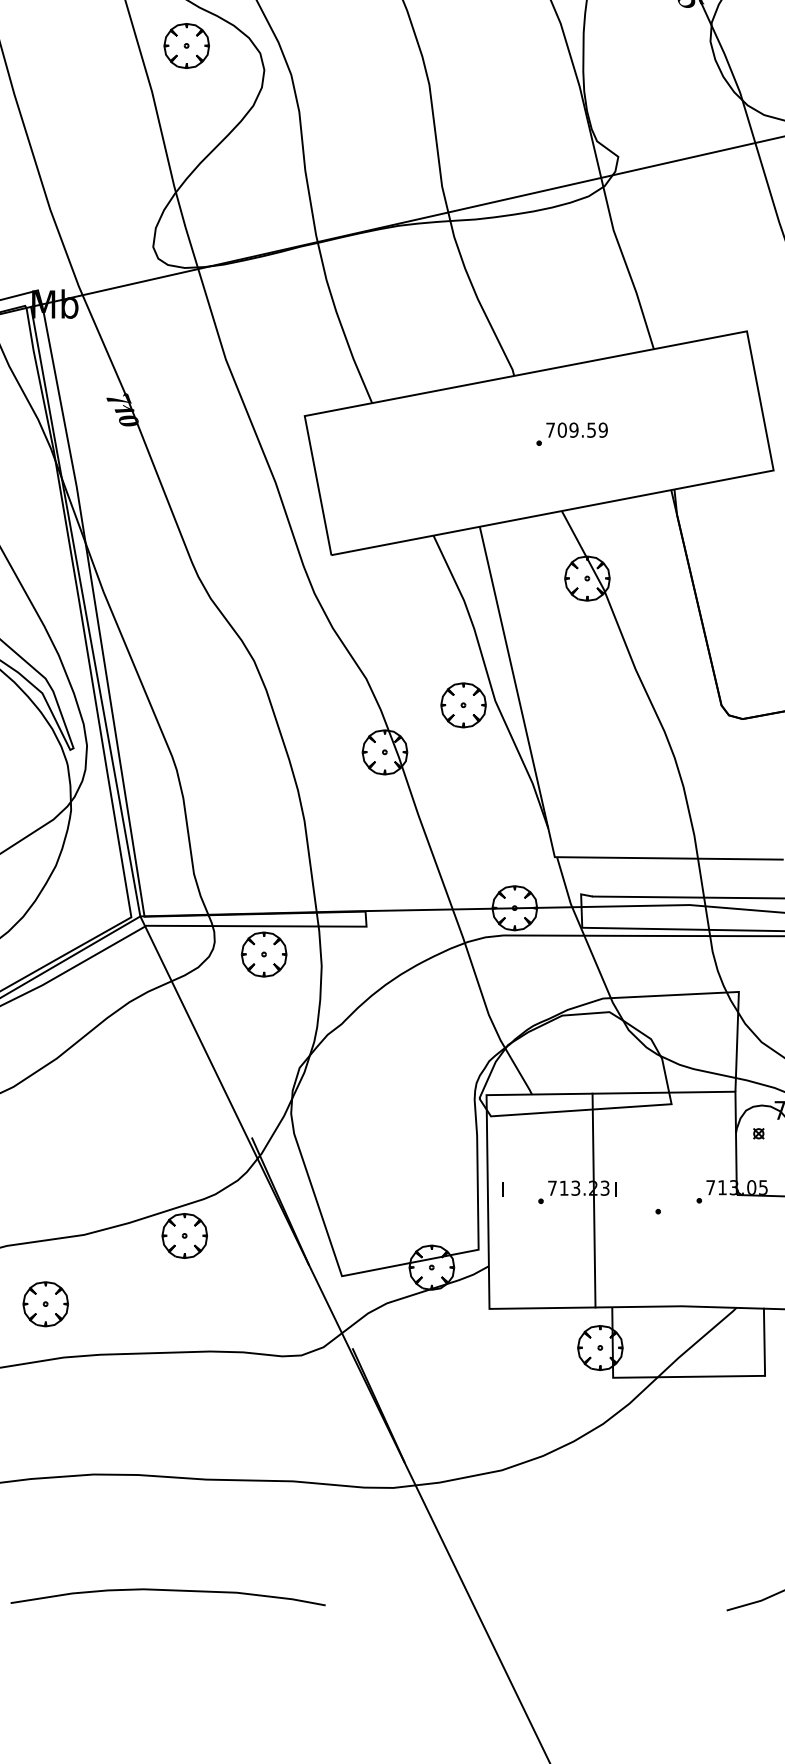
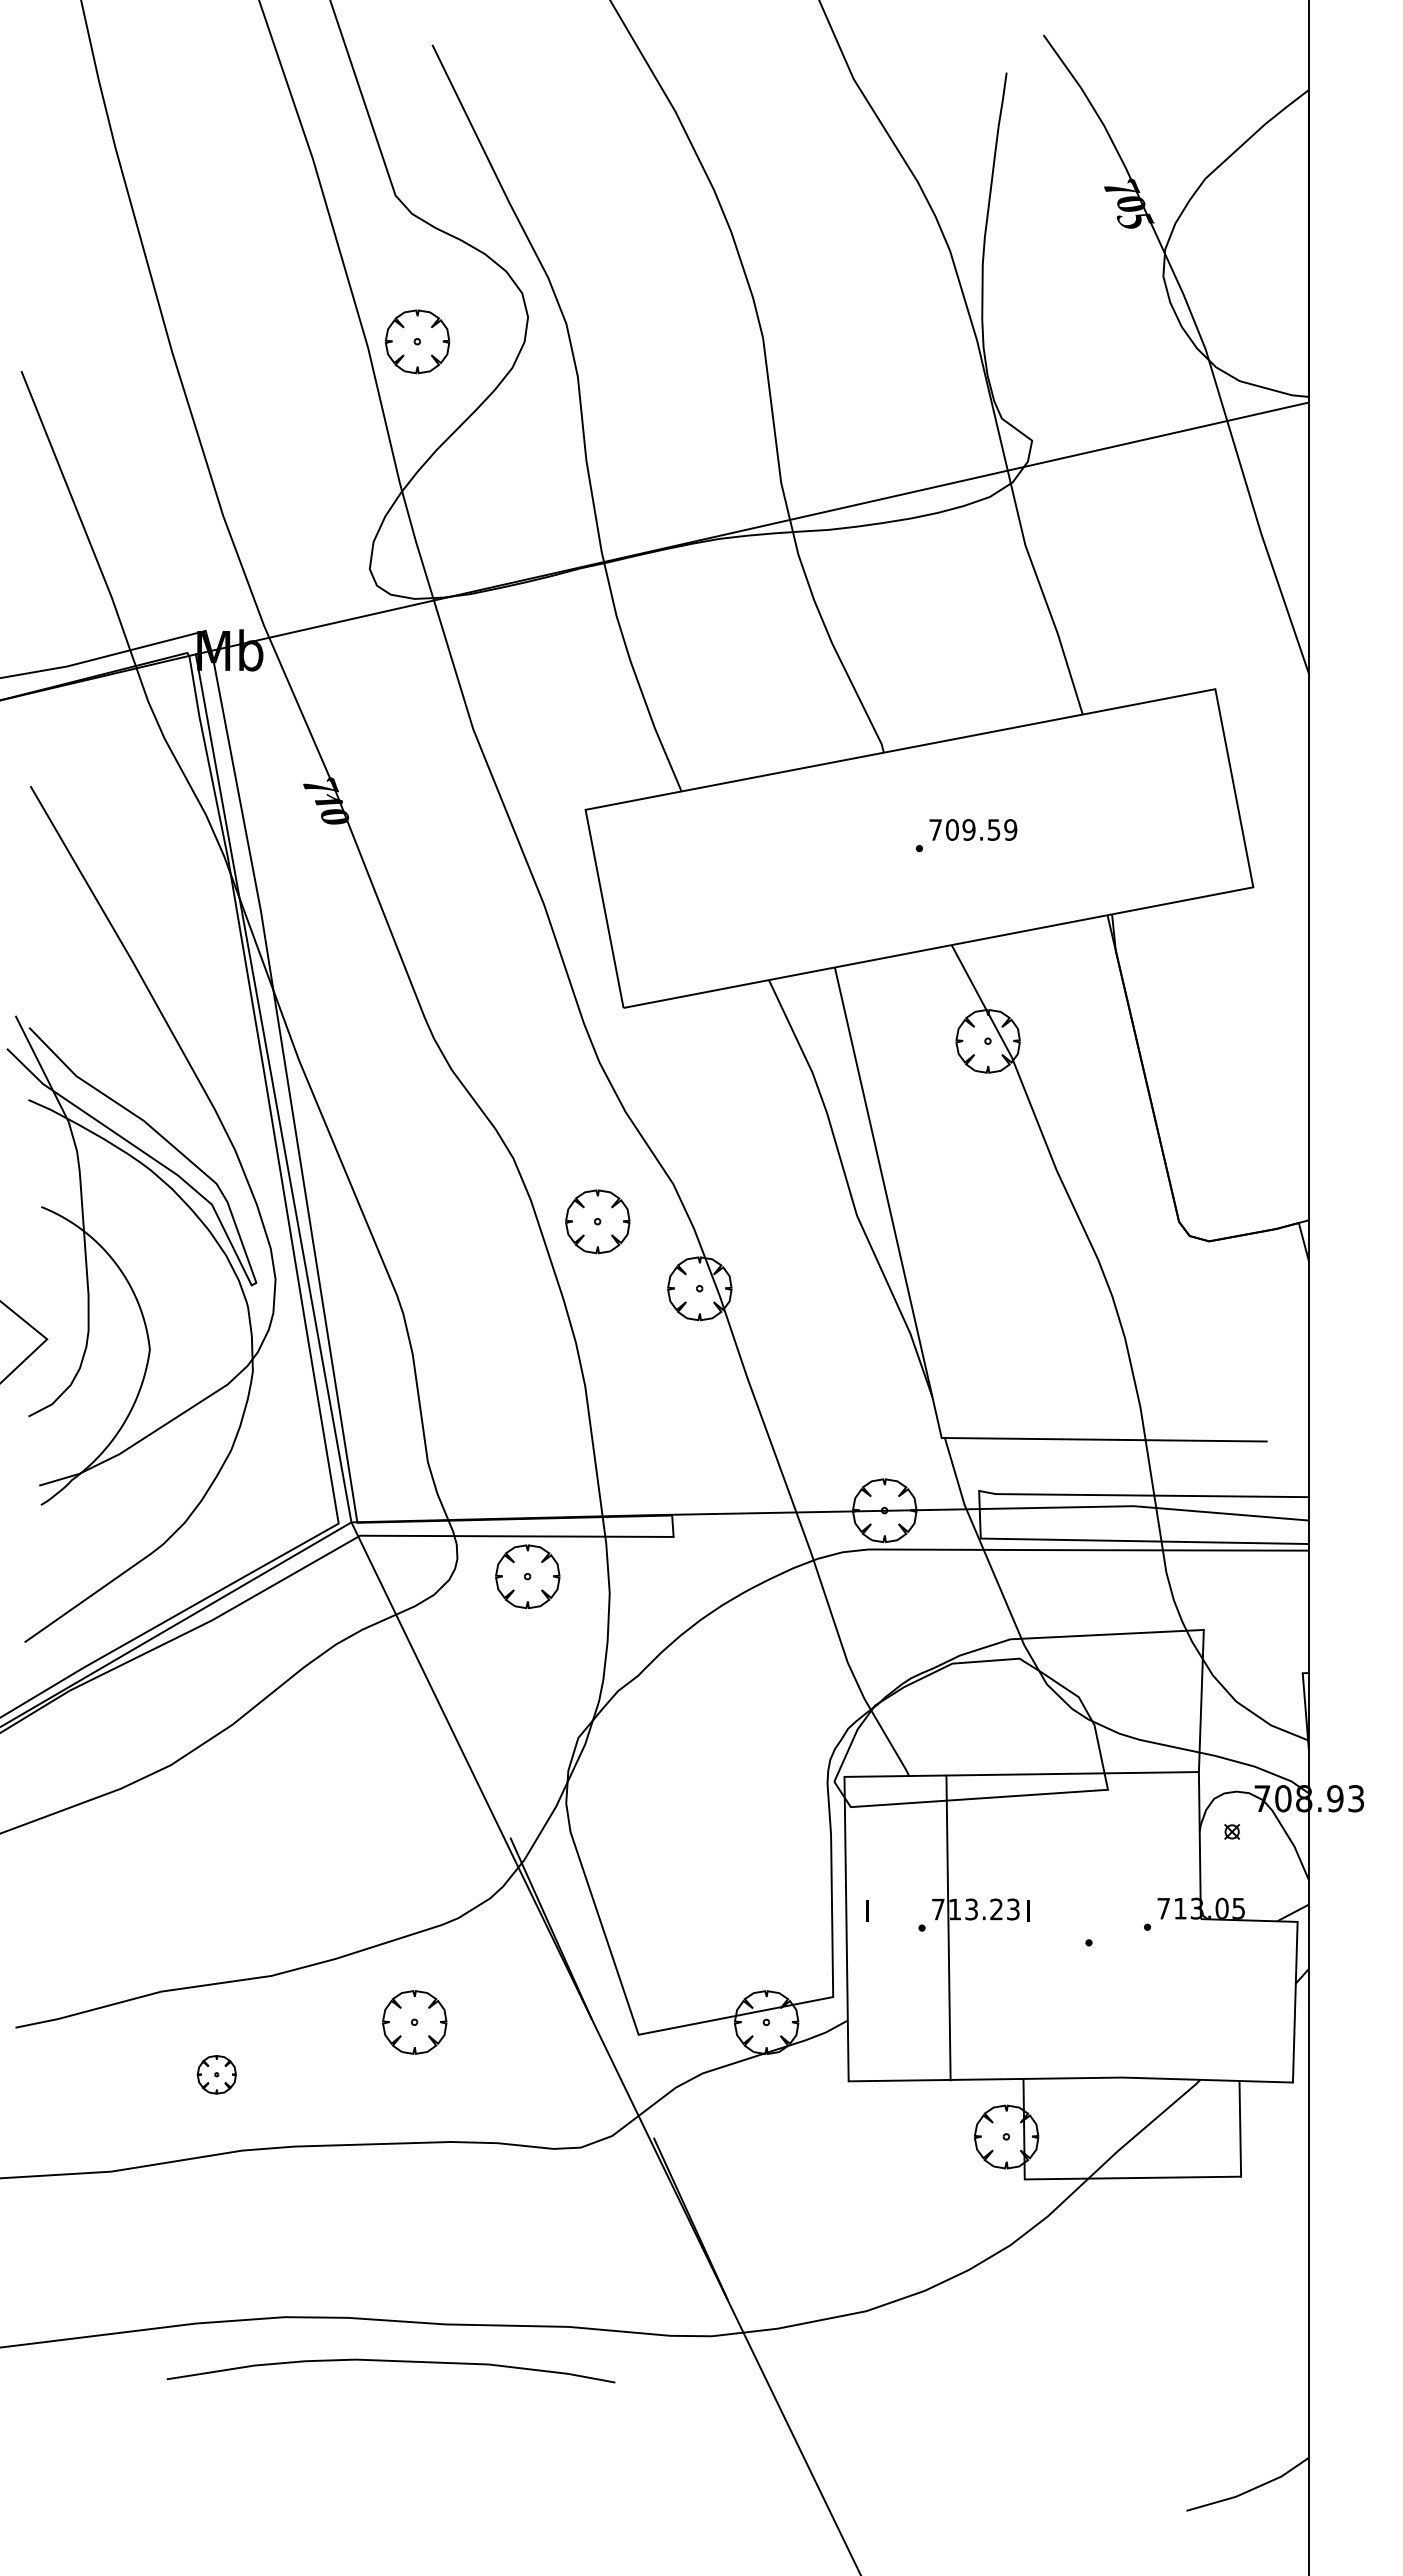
part: (186, 45) -> (417, 341), moved
part: (463, 705) -> (597, 1221), moved
line: (594, 1200) -> (948, 1927), moved
part: (184, 1236) -> (414, 2022), moved
part: (45, 1304) -> (216, 2074), size x0.6
curve: (167, 1590) -> (390, 2361), moved

